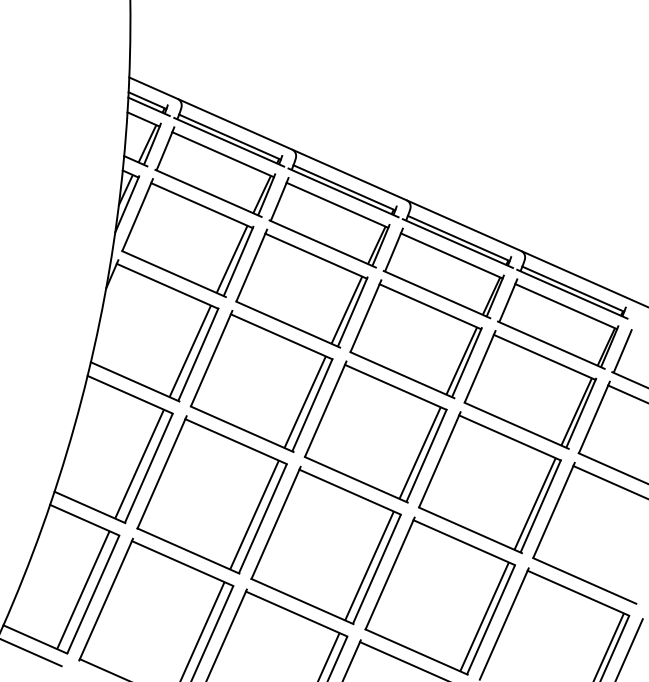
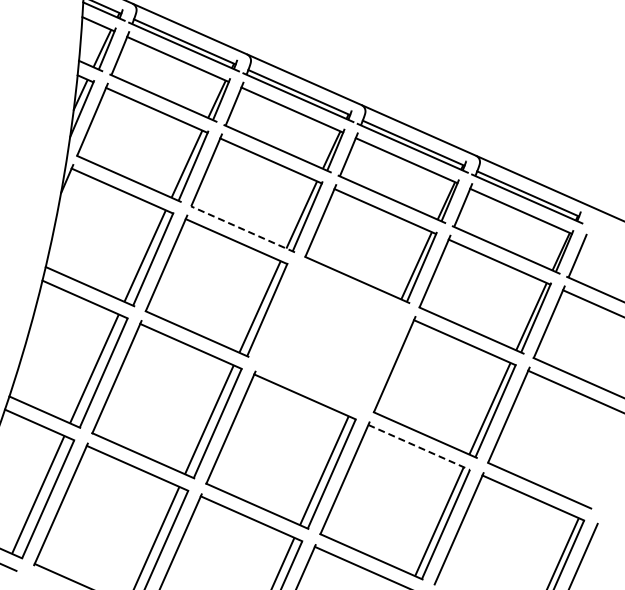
line: (288, 324) -> (243, 229), solid -> dashed
part: (375, 431) -> (330, 336), removed
line: (464, 542) -> (419, 447), solid -> dashed

